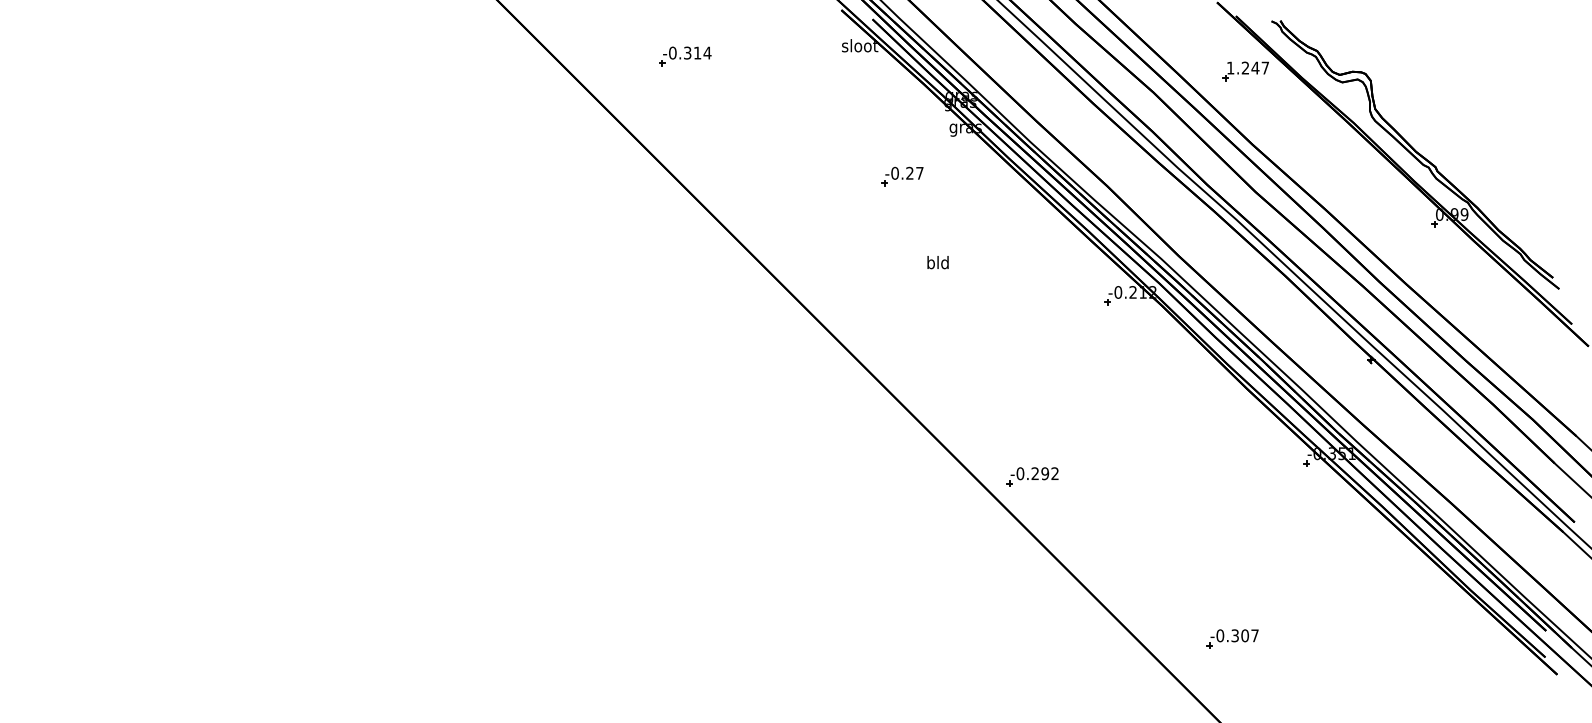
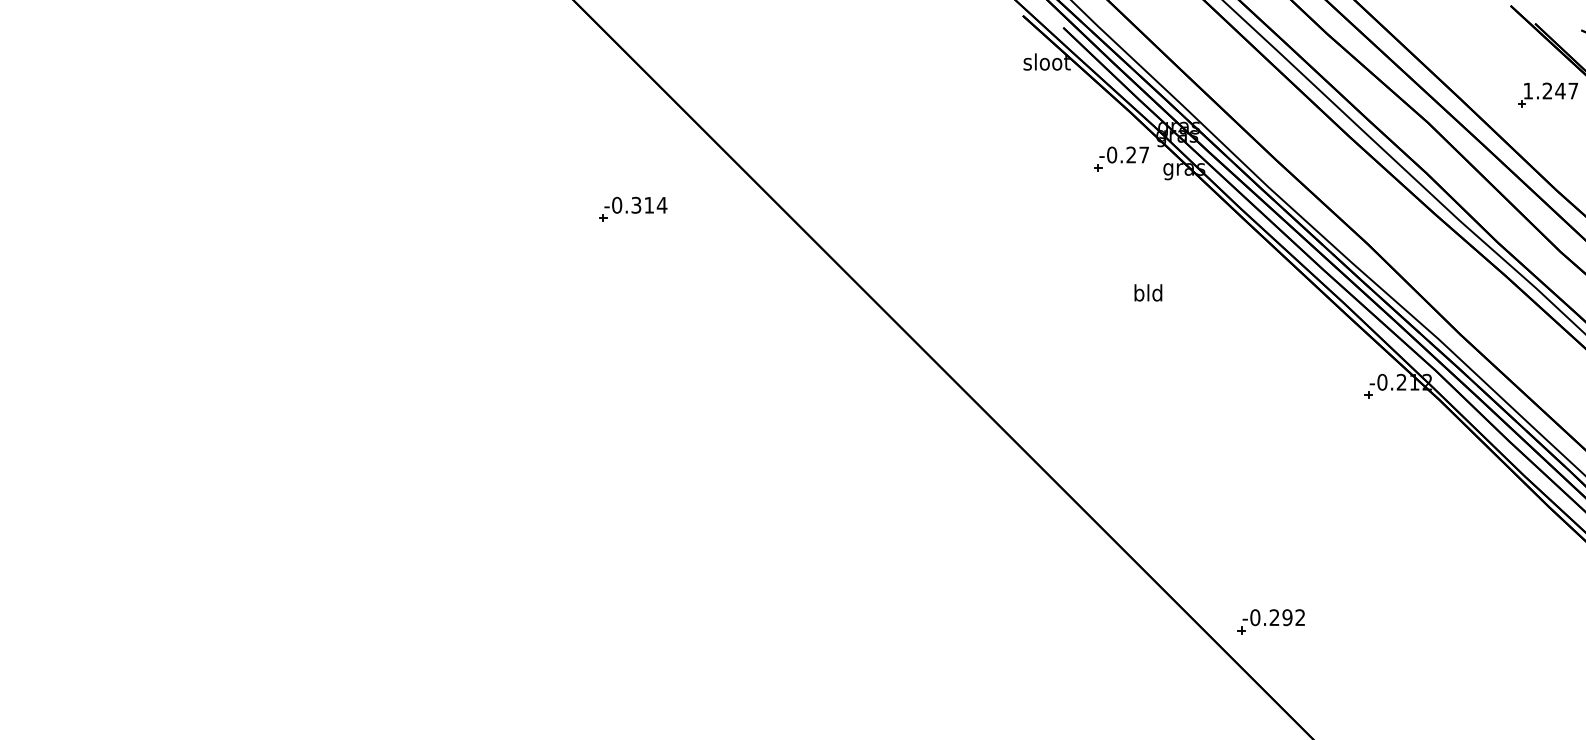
part: (685, 56) -> (633, 209), moved
part: (902, 176) -> (1121, 159), moved
text: (937, 262) -> (1147, 292), moved

